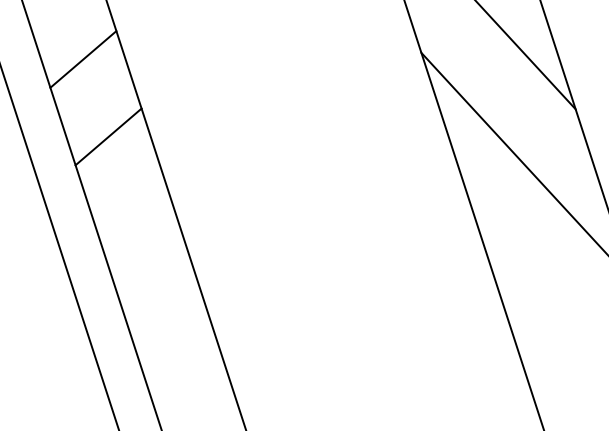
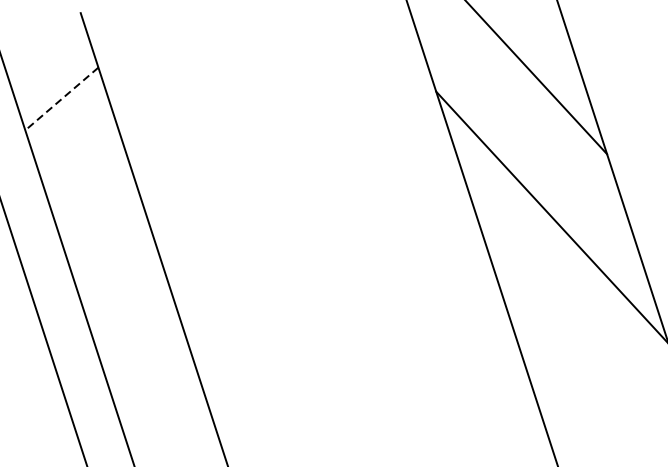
line: (83, 59) -> (61, 99), solid -> dashed
line: (108, 136) -> (89, 184), removed

